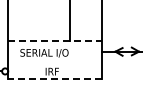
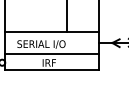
line: (54, 40) -> (51, 31), dashed -> solid
line: (54, 63) -> (51, 54), added
line: (54, 79) -> (51, 70), dashed -> solid

